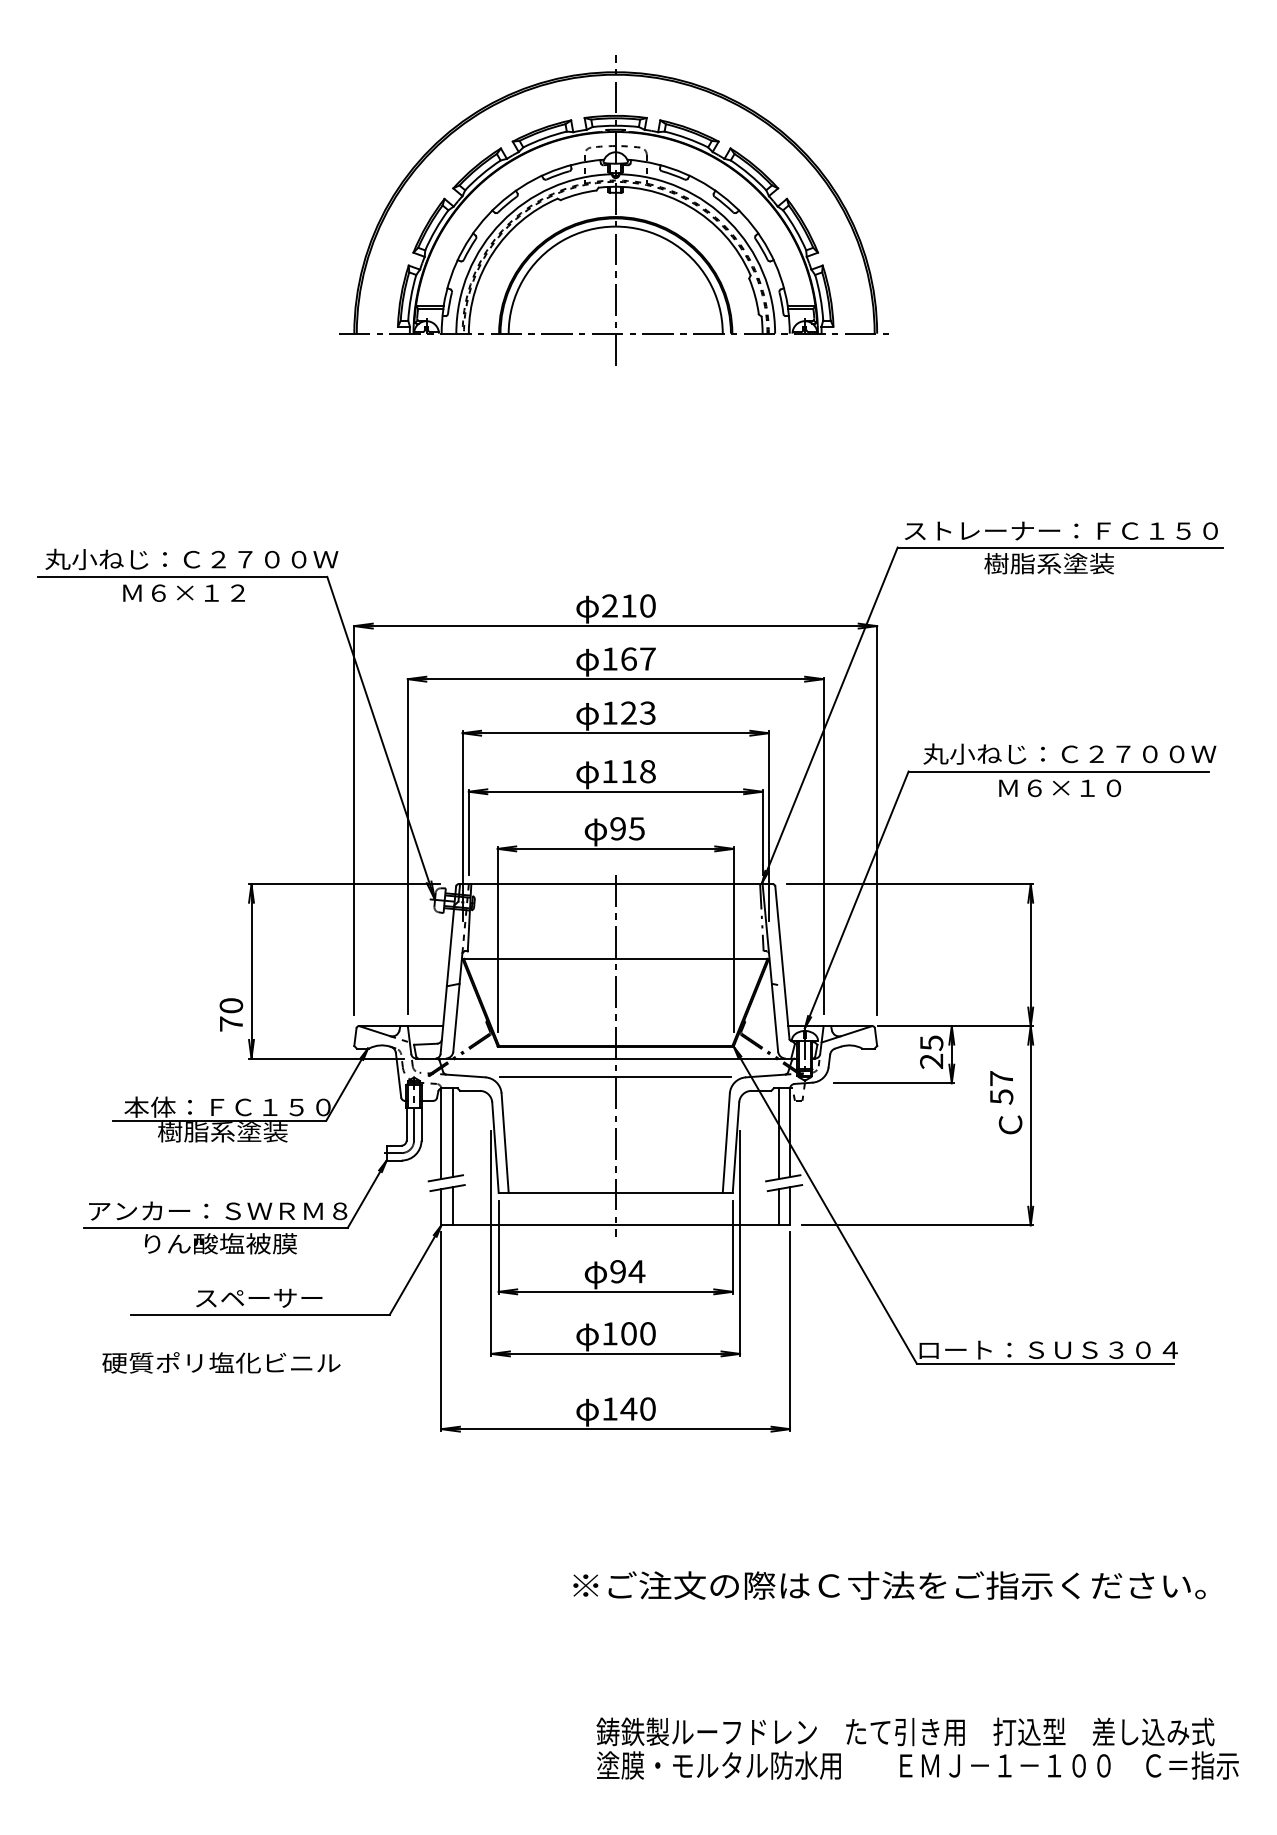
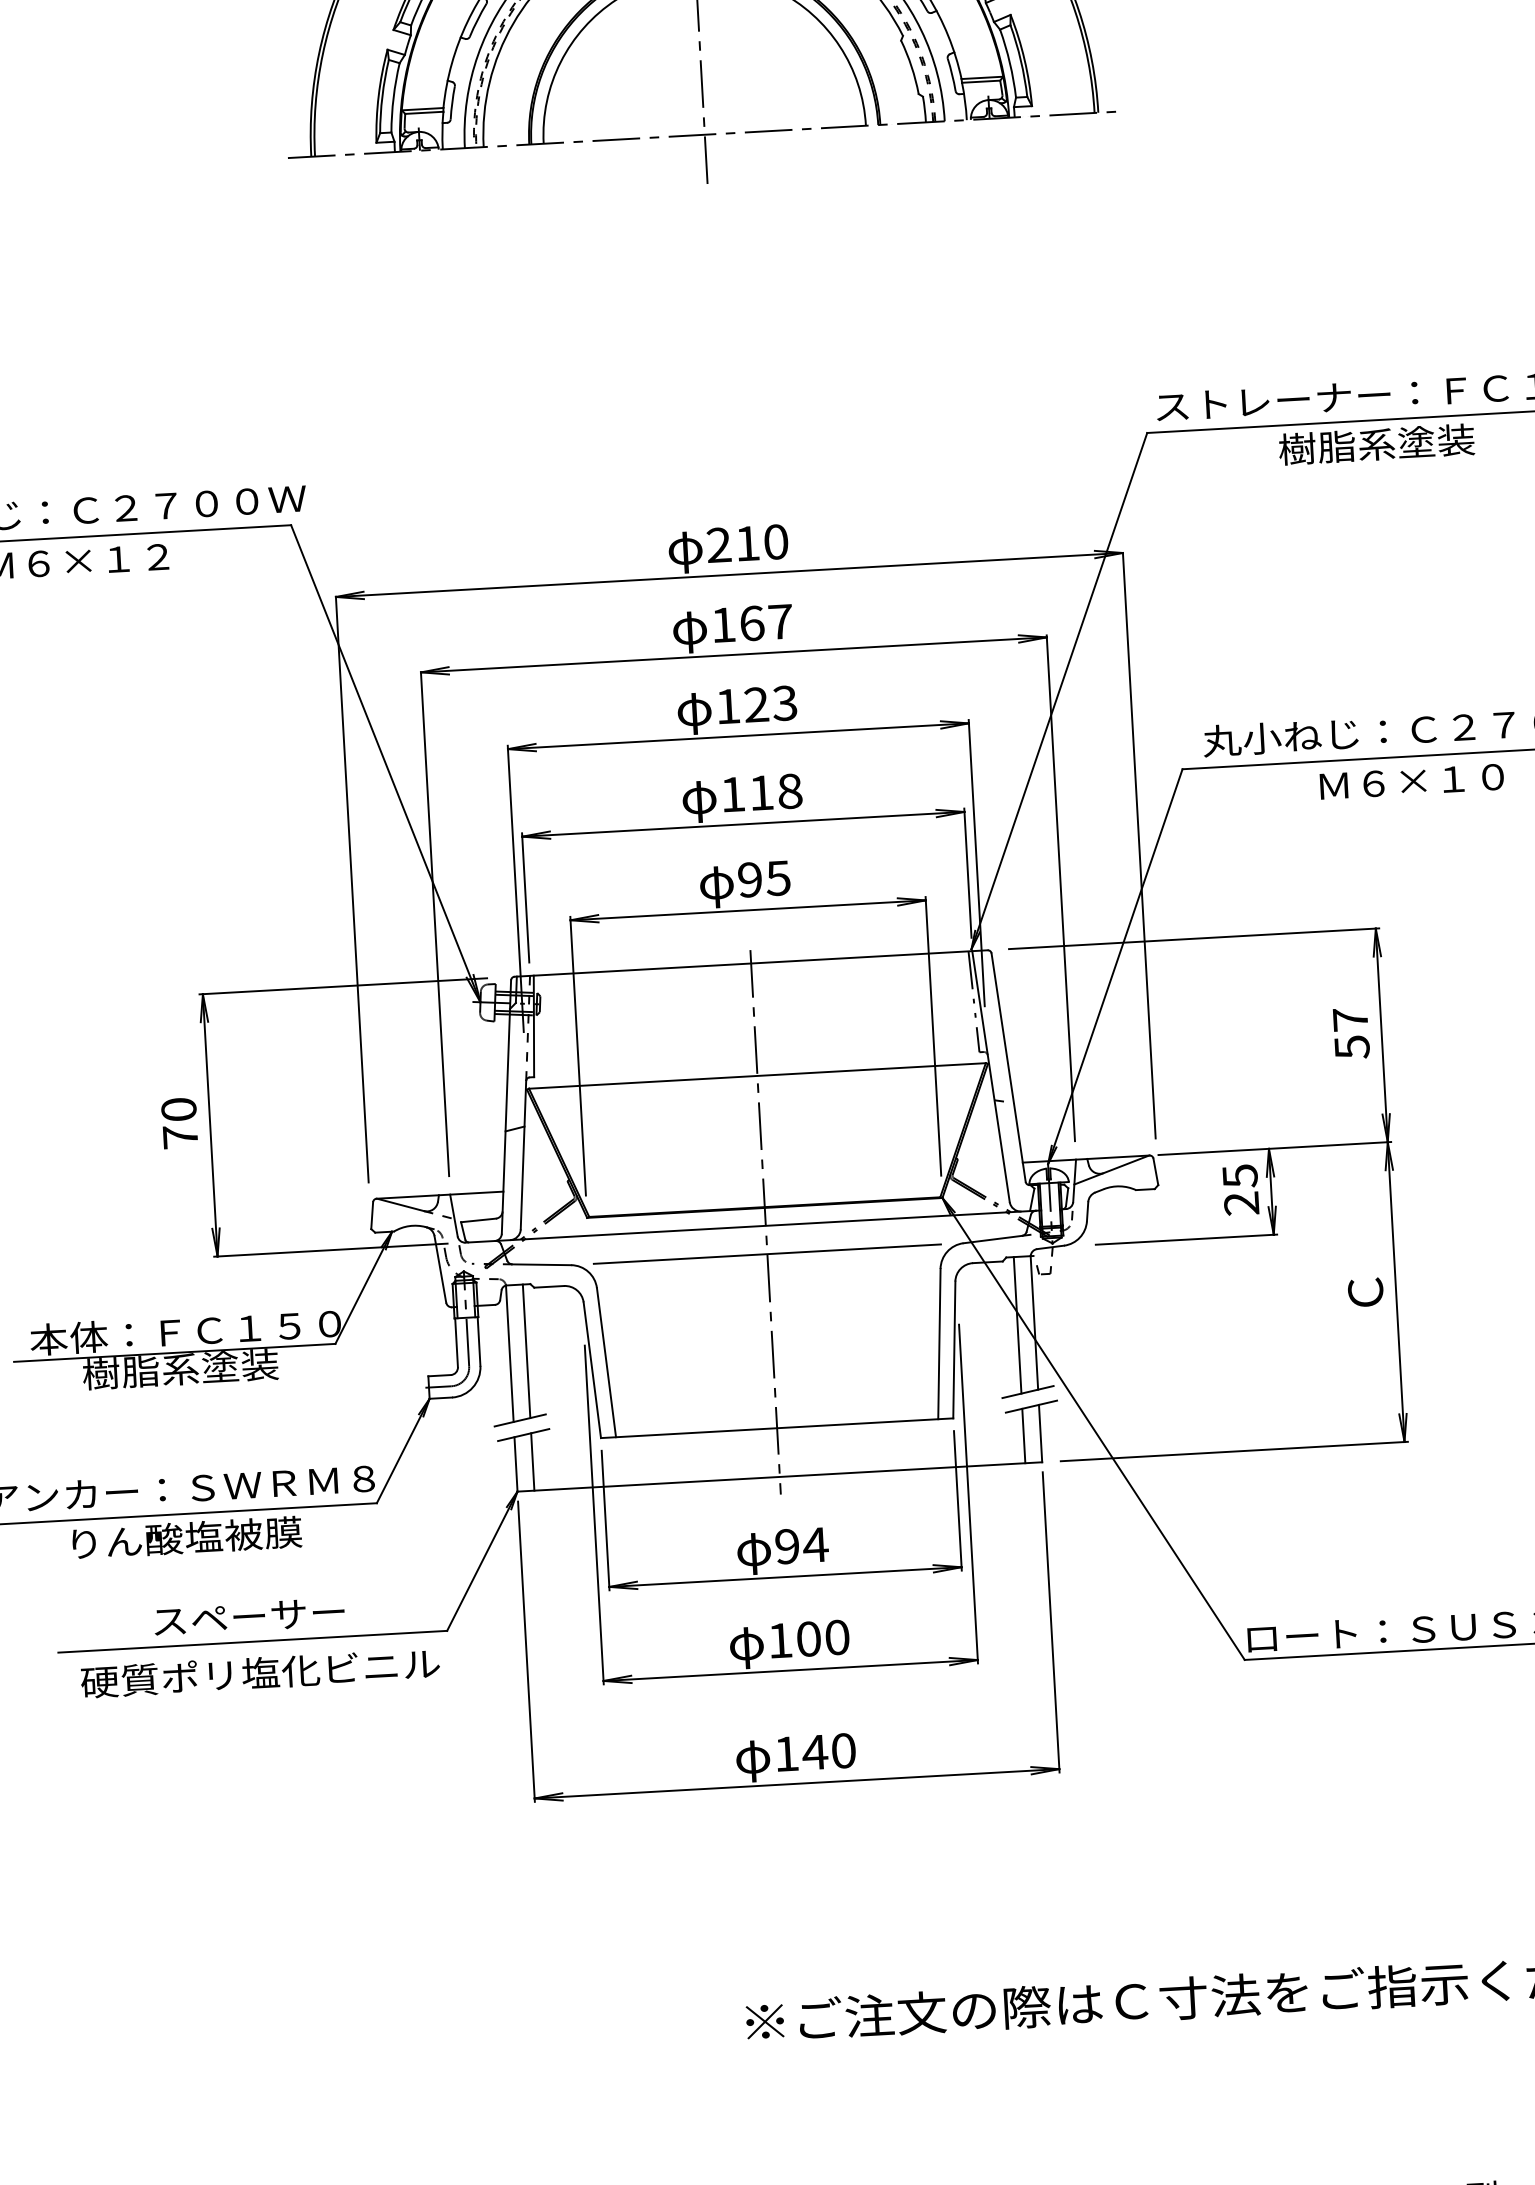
text: (231, 1014) -> (179, 1122), moved
text: (1001, 1087) -> (1351, 1033), moved
text: (221, 1362) -> (260, 1672), moved

